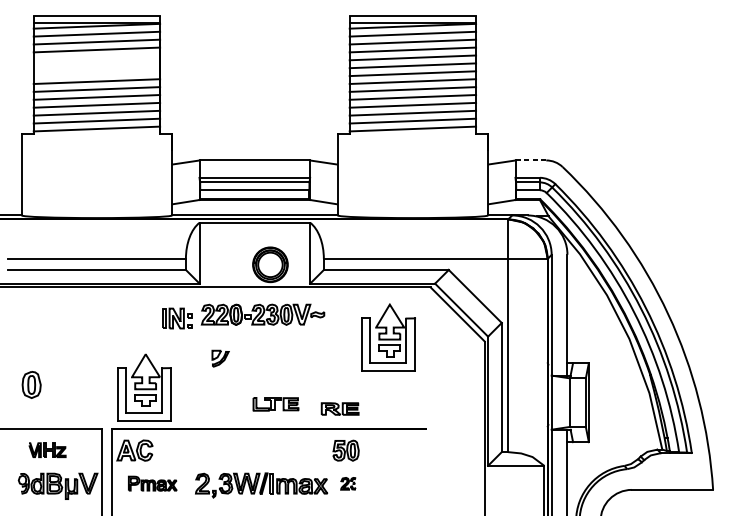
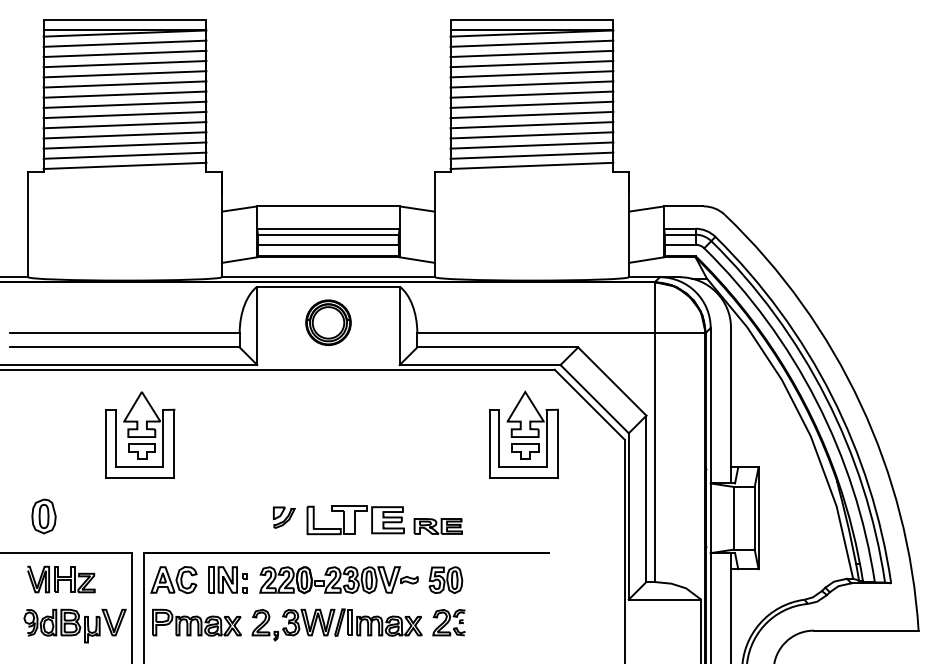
line: (96, 58) -> (124, 74), added
line: (96, 65) -> (124, 84), added
line: (96, 73) -> (124, 94), added
line: (531, 160) -> (684, 206), dashed -> solid
part: (270, 264) -> (328, 322), moved
part: (262, 315) -> (338, 580), moved
part: (176, 318) -> (227, 579), moved
part: (388, 337) -> (523, 434), moved
part: (220, 358) -> (284, 517), moved
part: (31, 384) -> (43, 516), moved
part: (144, 387) -> (140, 434), moved
part: (275, 404) -> (355, 520), size x1.67
part: (47, 450) -> (61, 579), size x1.43
part: (152, 483) -> (196, 622), size x1.43
part: (348, 483) -> (448, 622), size x1.67

